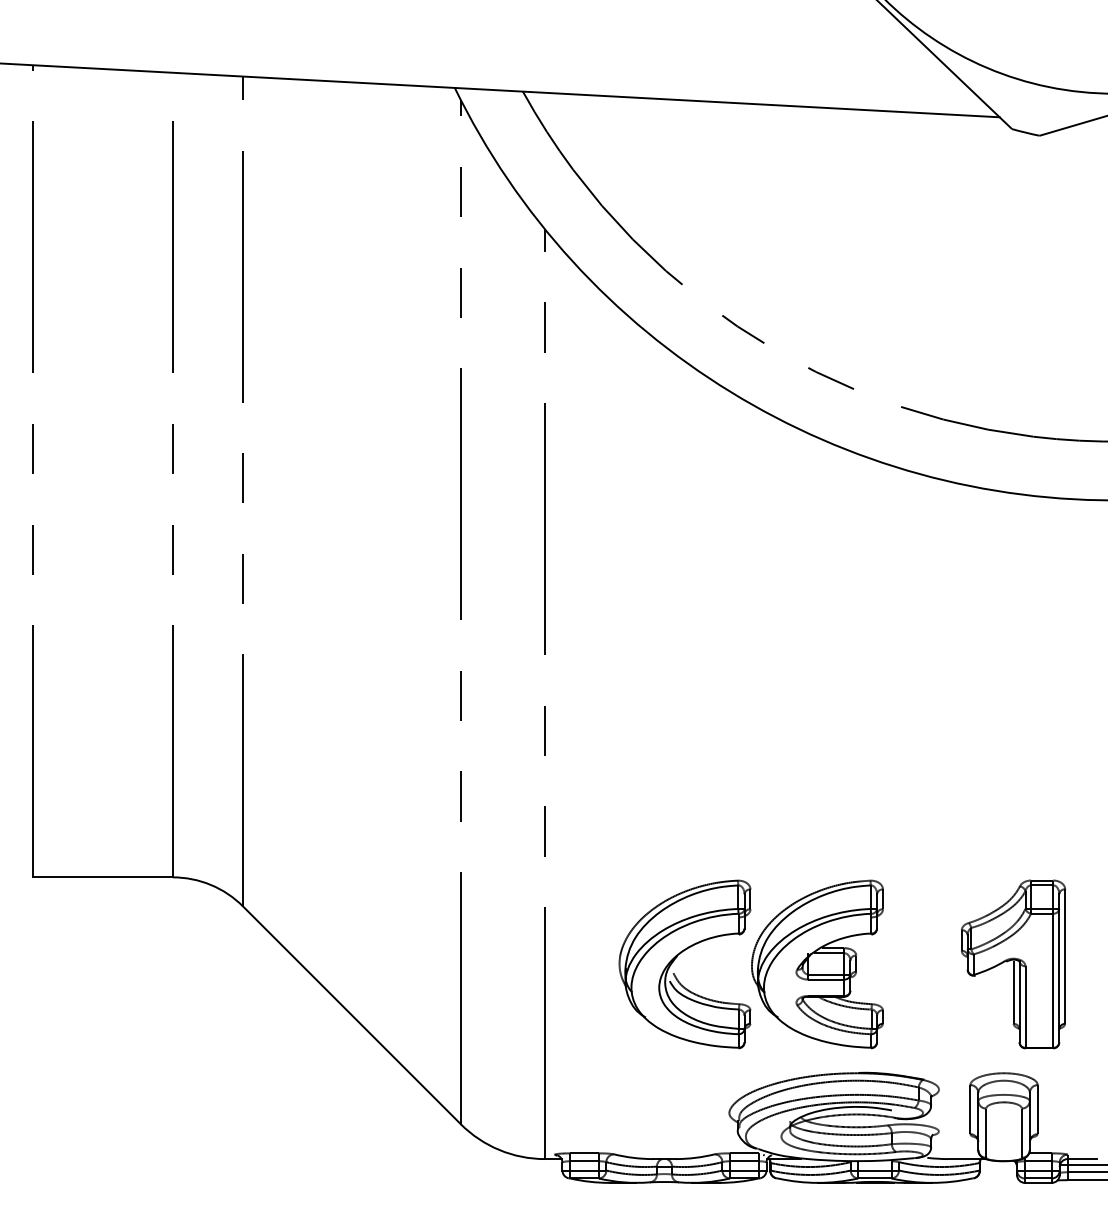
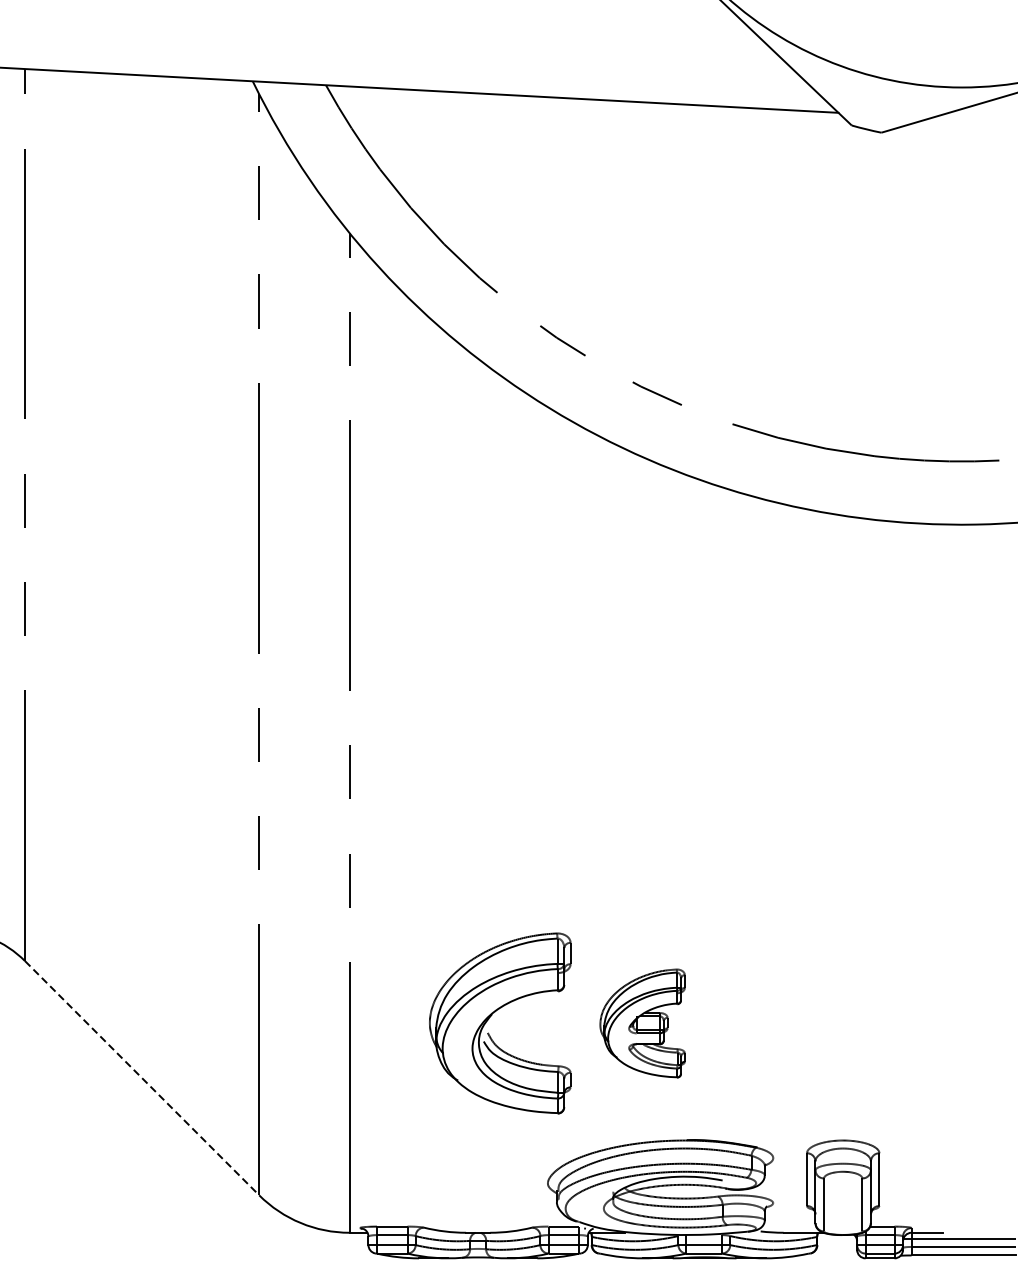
part: (817, 964) -> (642, 1023), size x0.6
part: (1012, 964) -> (852, 1023), removed
line: (352, 1015) -> (142, 1078), solid -> dashed

